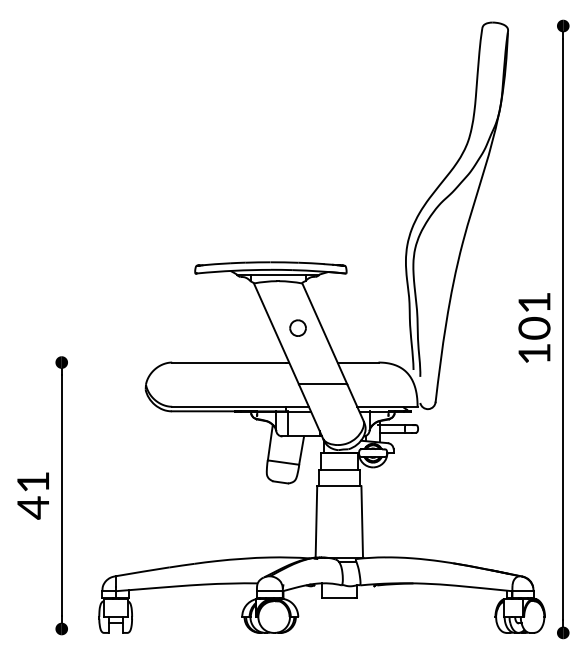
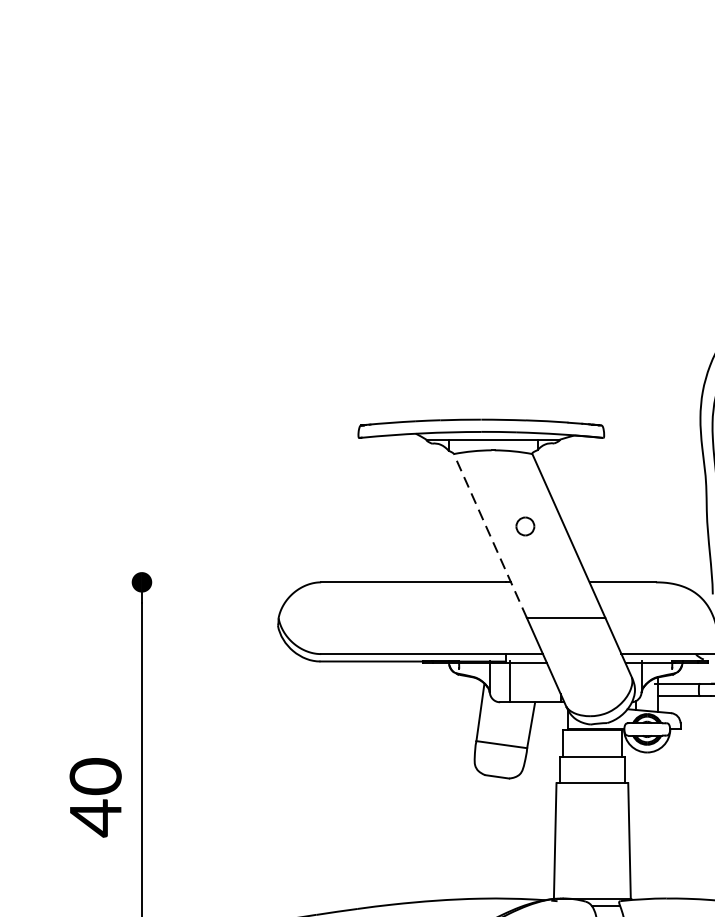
part: (297, 327) -> (524, 525), size x0.7
line: (276, 333) -> (490, 535), solid -> dashed
text: (33, 481) -> (96, 775), 41 -> 40

